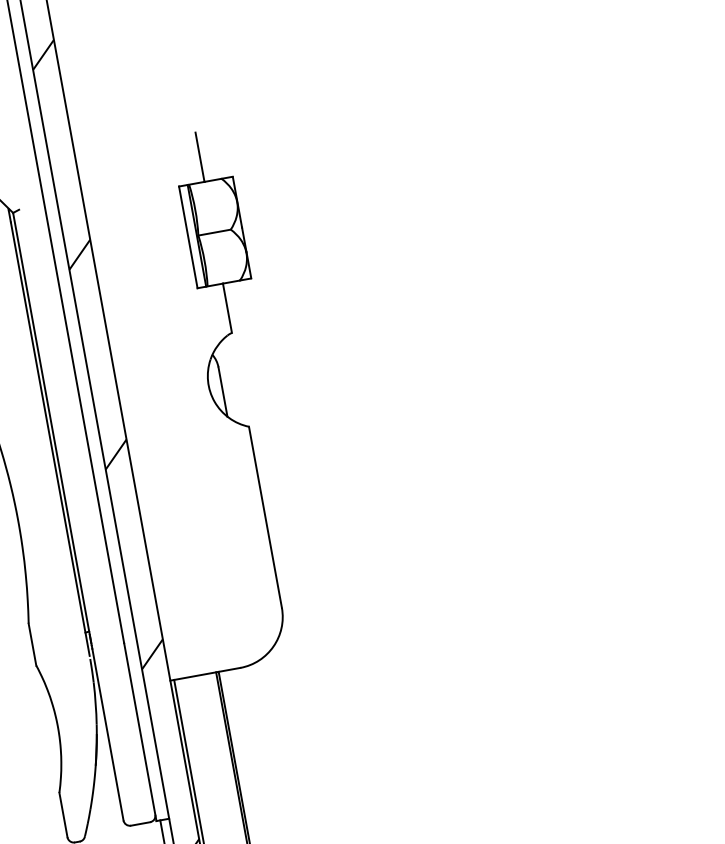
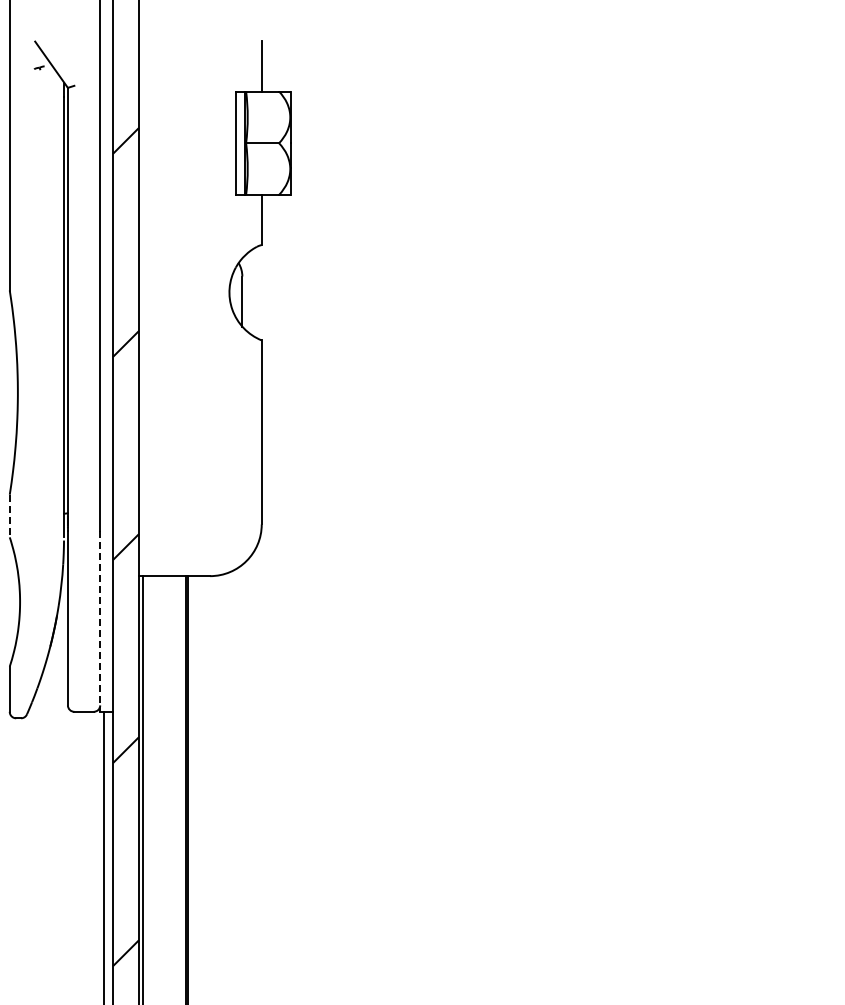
line: (32, 645) -> (9, 516), solid -> dashed
line: (140, 732) -> (100, 621), solid -> dashed

